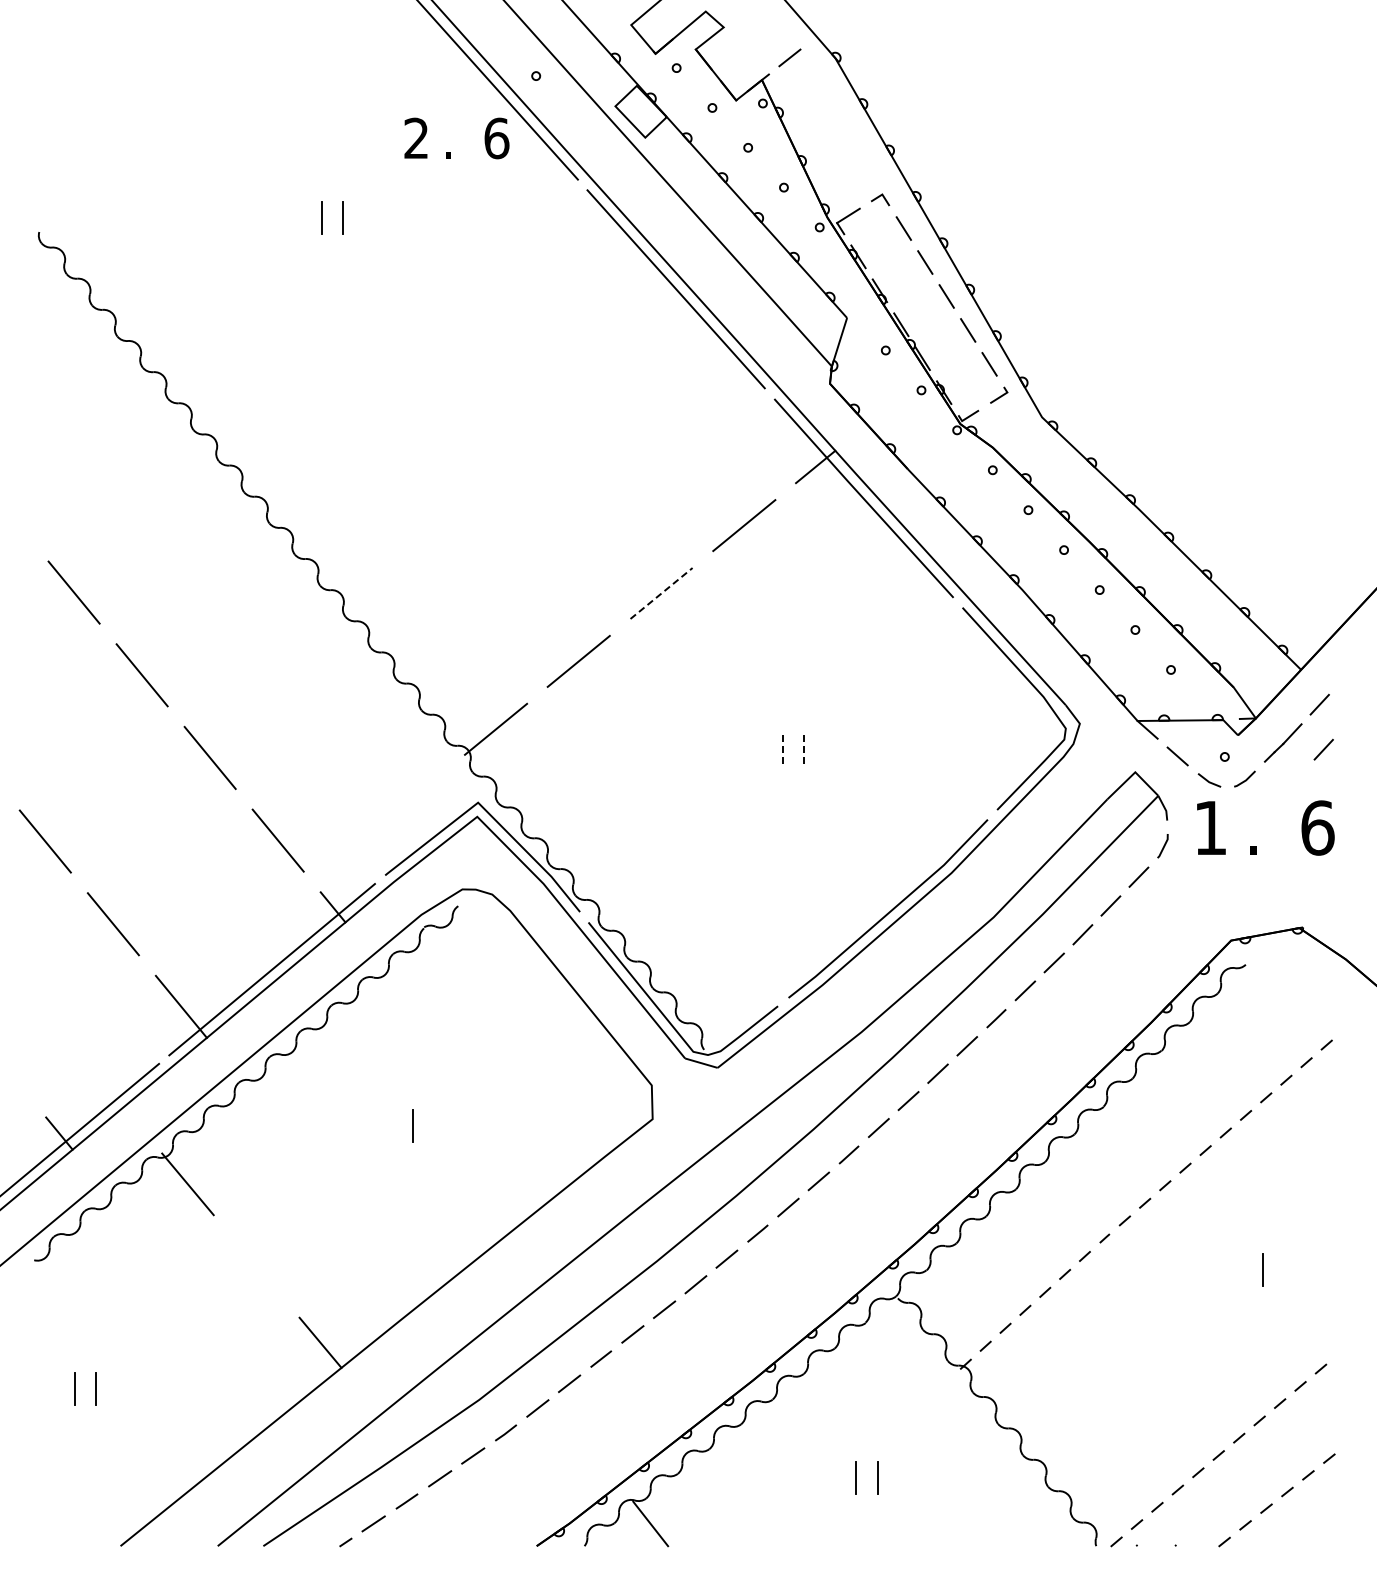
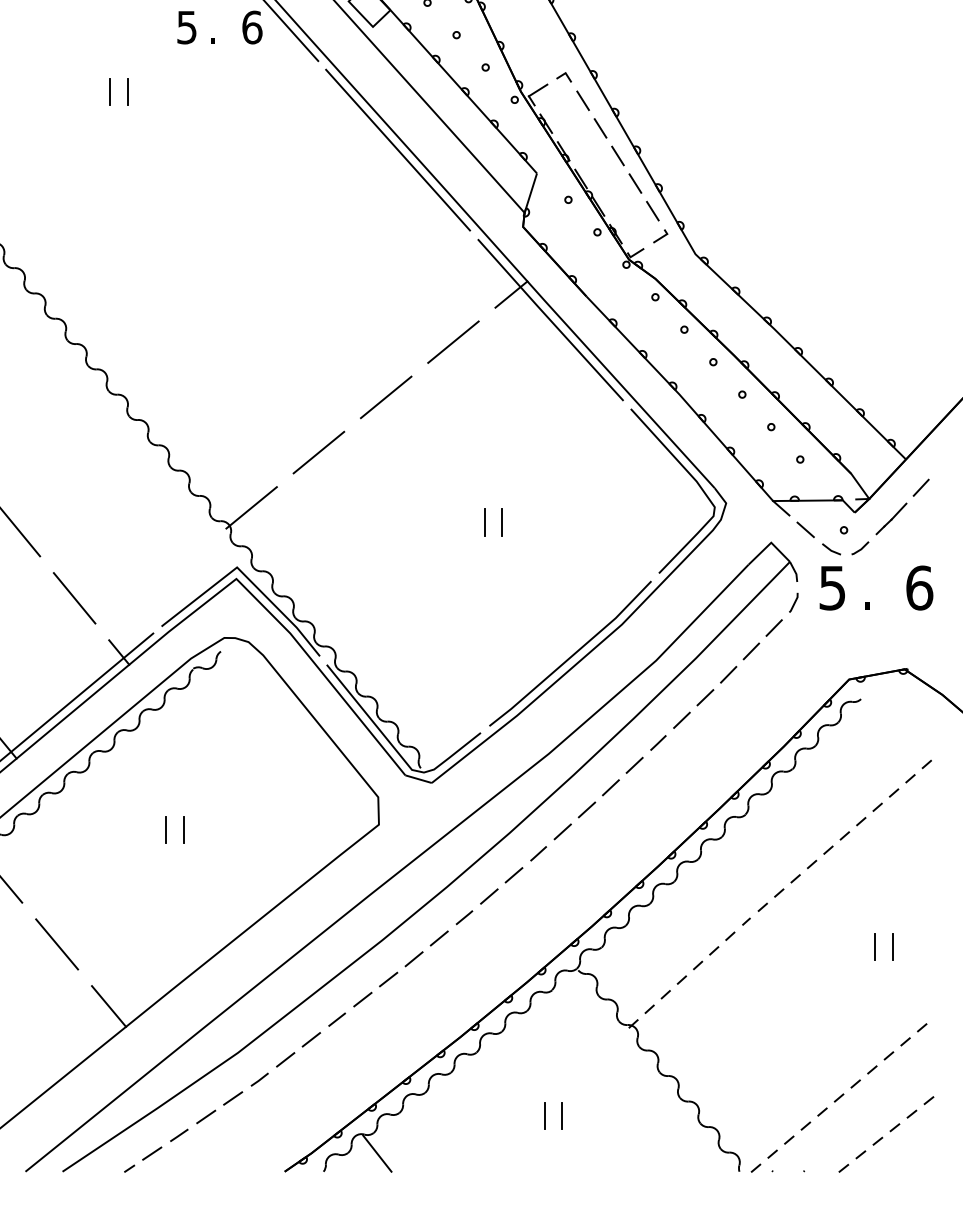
text: (415, 138) -> (186, 27), 2 -> 5
line: (661, 593) -> (386, 397), dashed -> solid
line: (782, 746) -> (484, 521), dashed -> solid
line: (804, 746) -> (502, 521), dashed -> solid
line: (1323, 749) -> (924, 524), removed
text: (1210, 828) -> (832, 588), 1 -> 5
line: (391, 1125) -> (166, 829), added
line: (256, 1266) -> (56, 944), added
line: (1284, 1269) -> (892, 946), added

